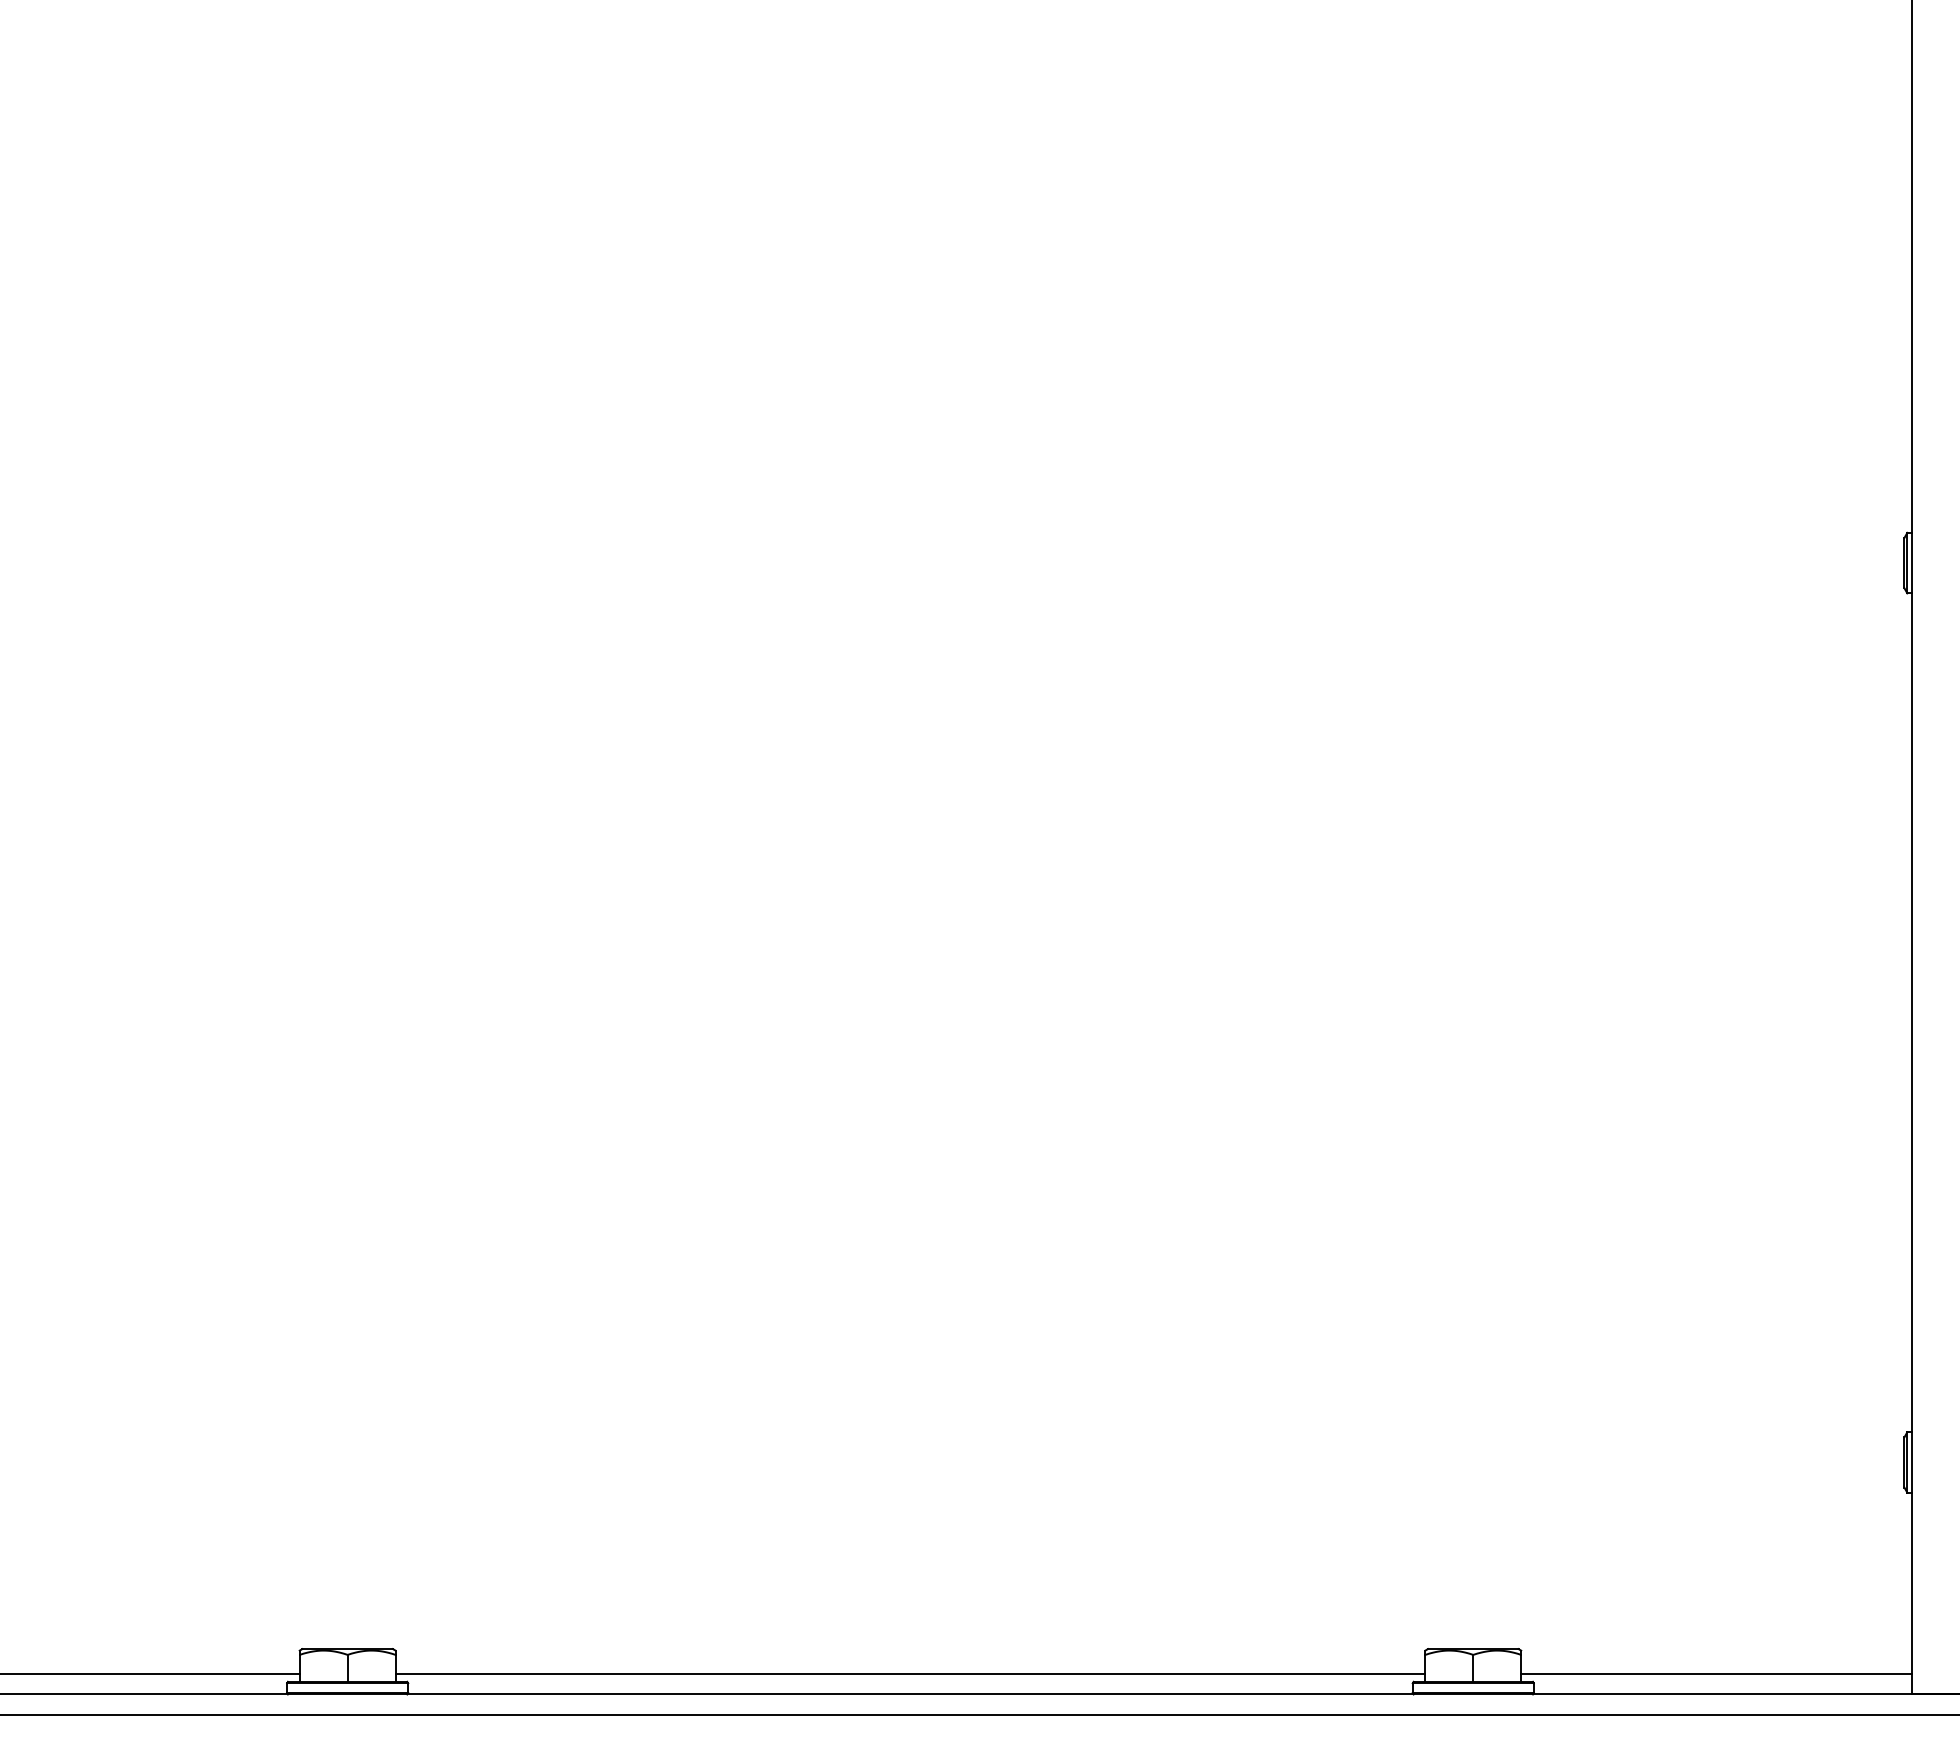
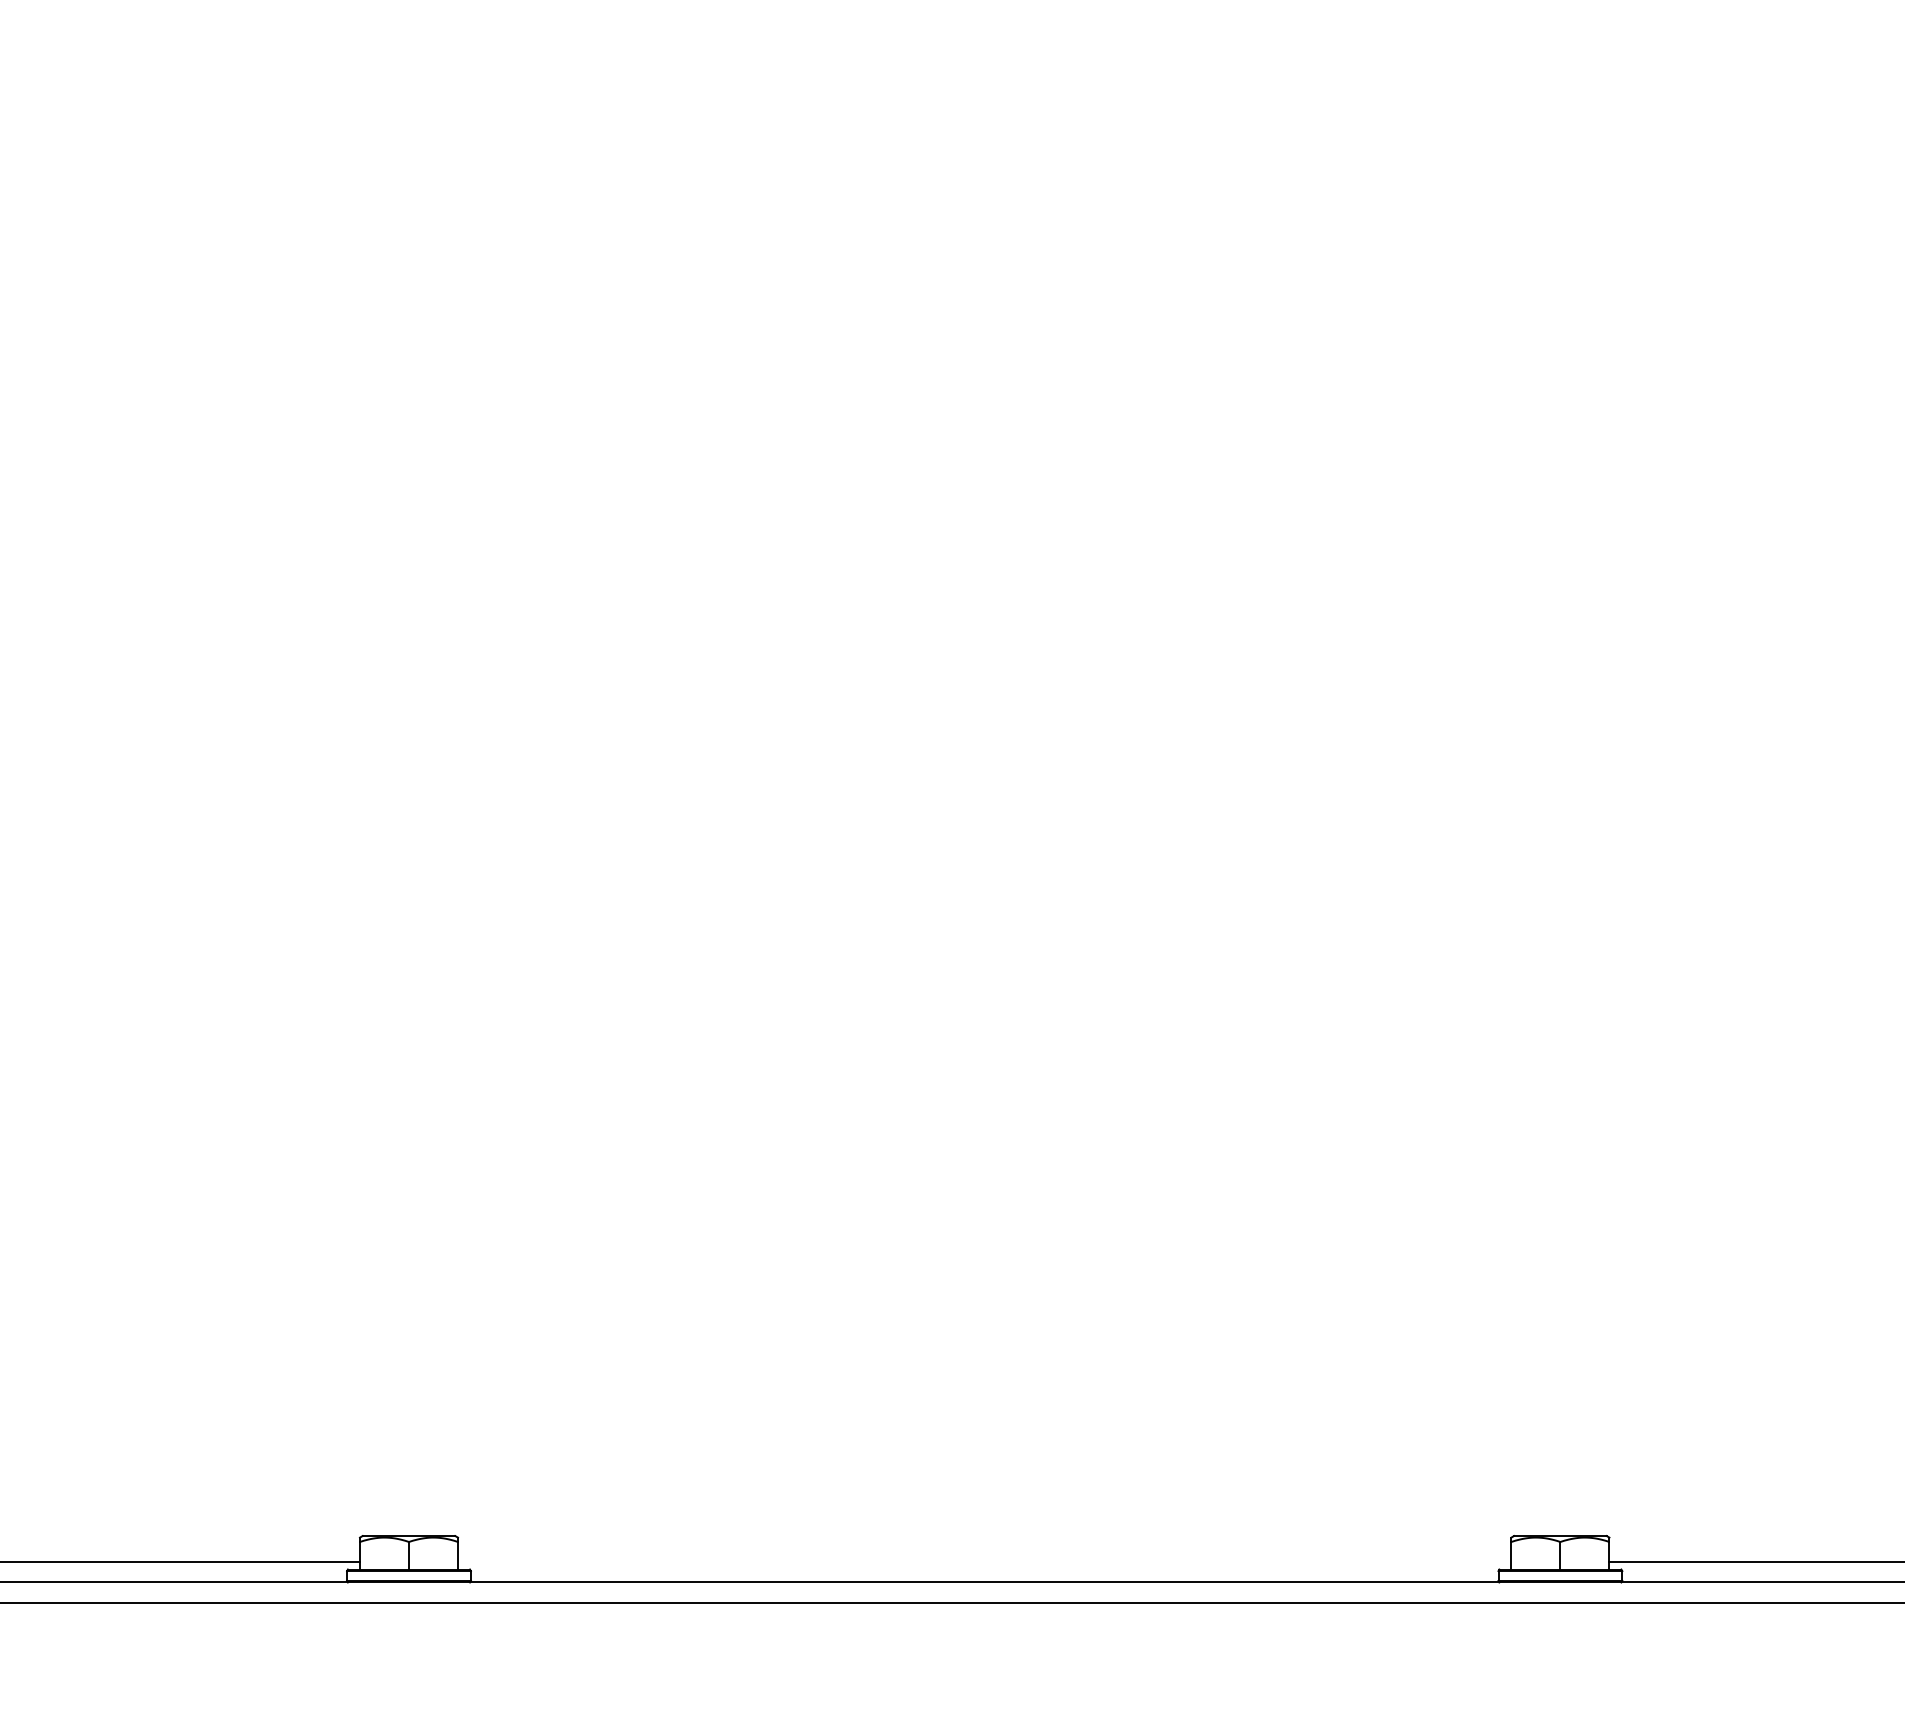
line: (910, 1674) -> (984, 1562), removed

